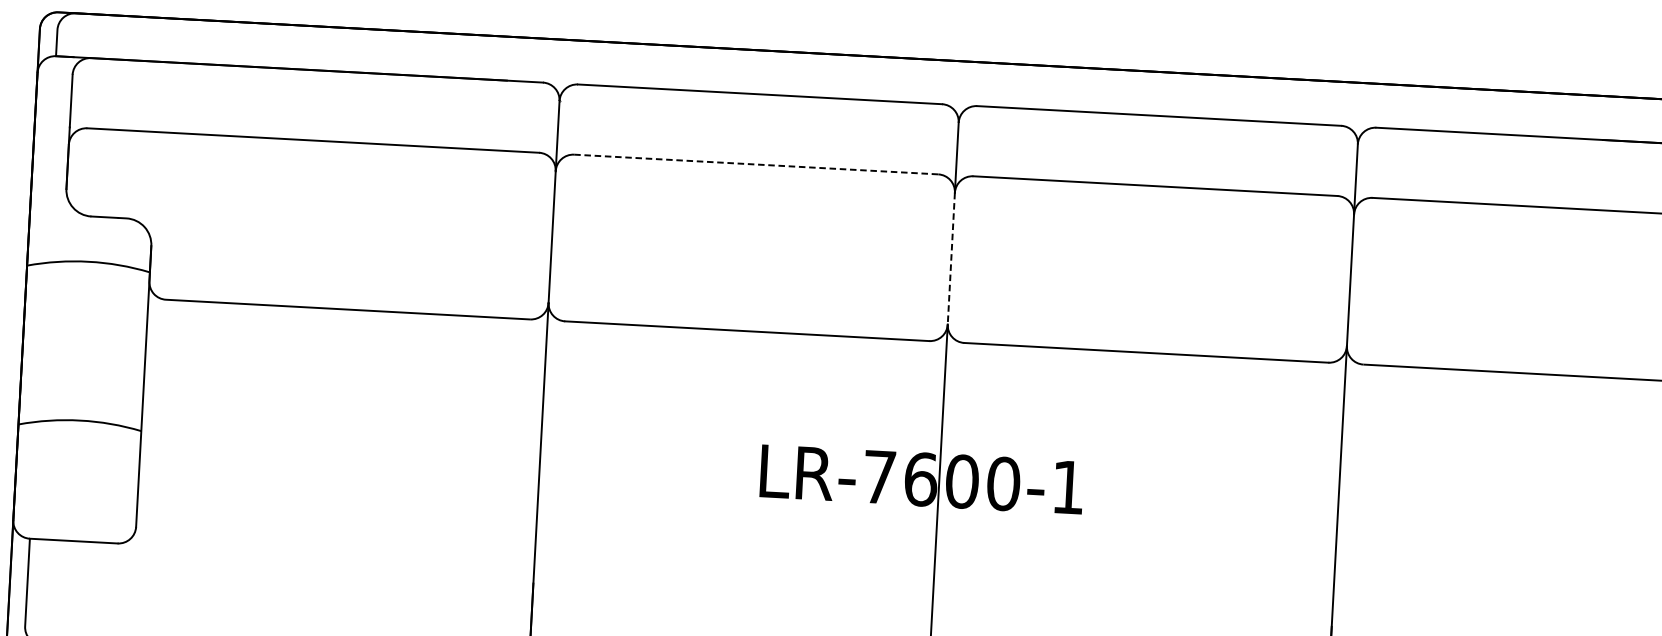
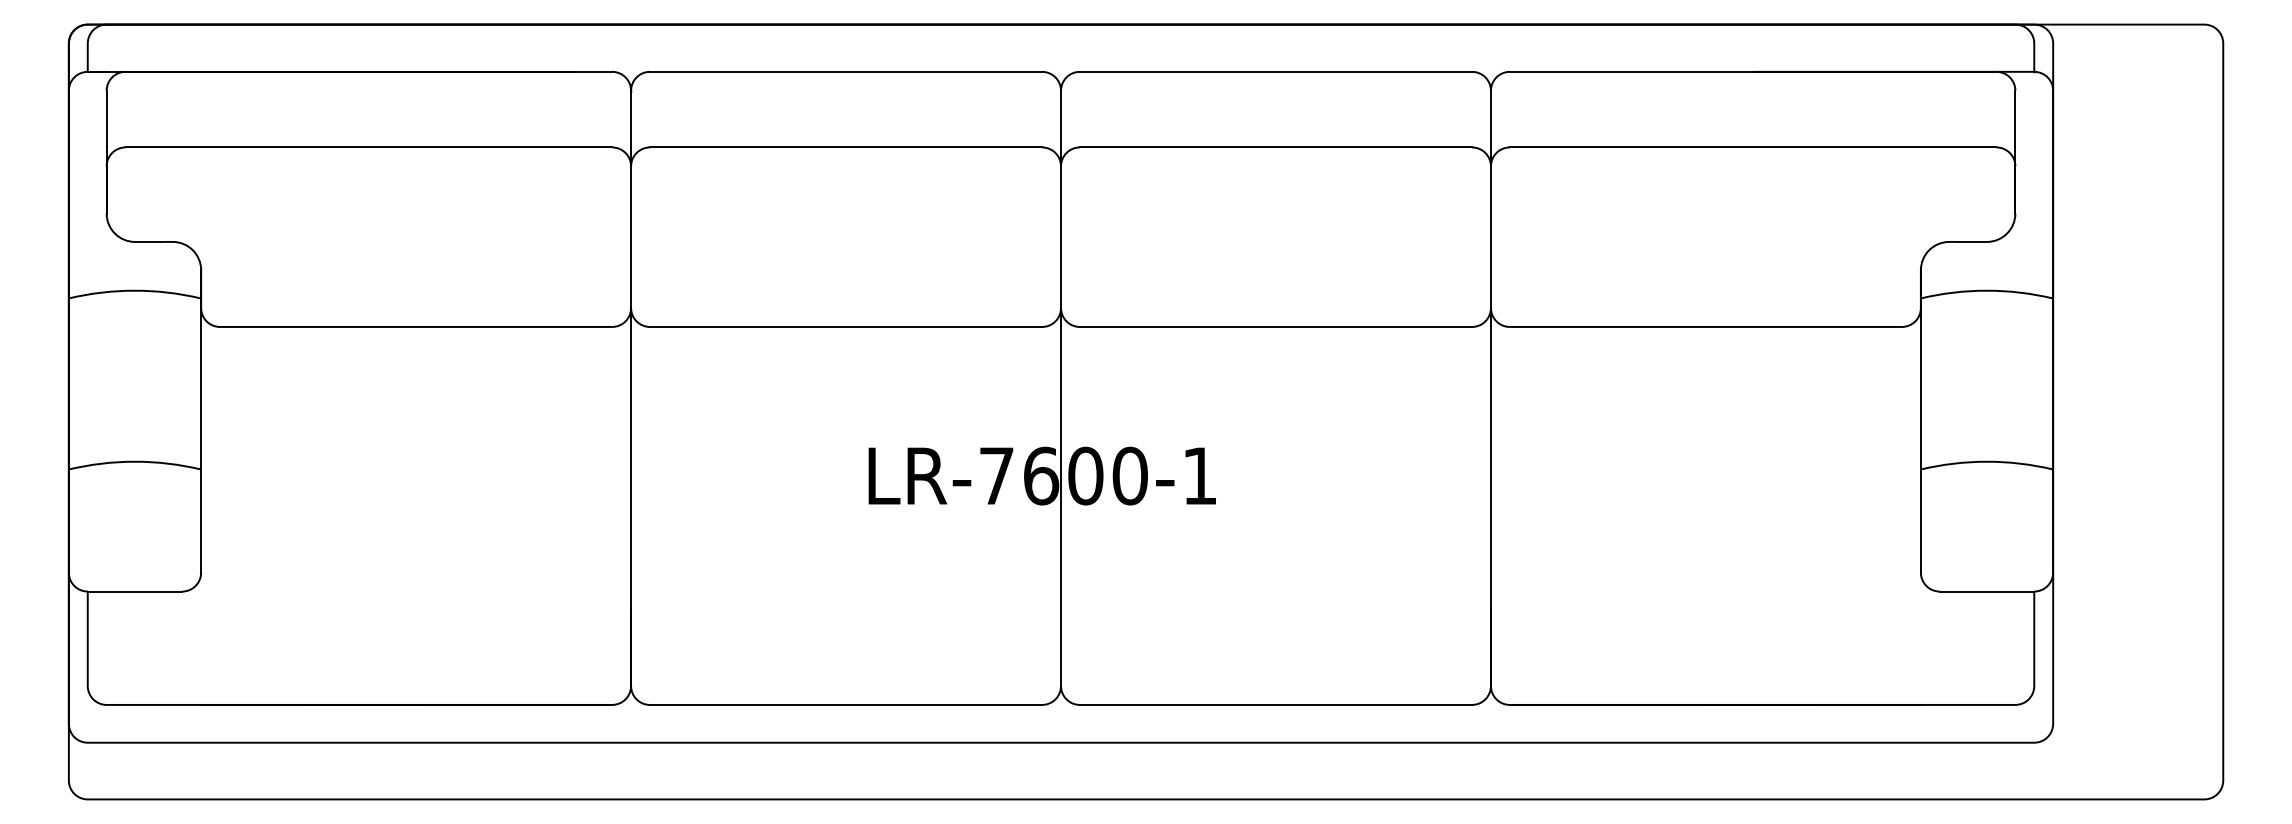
line: (756, 164) -> (846, 147), dashed -> solid
line: (951, 258) -> (1061, 237), dashed -> solid

